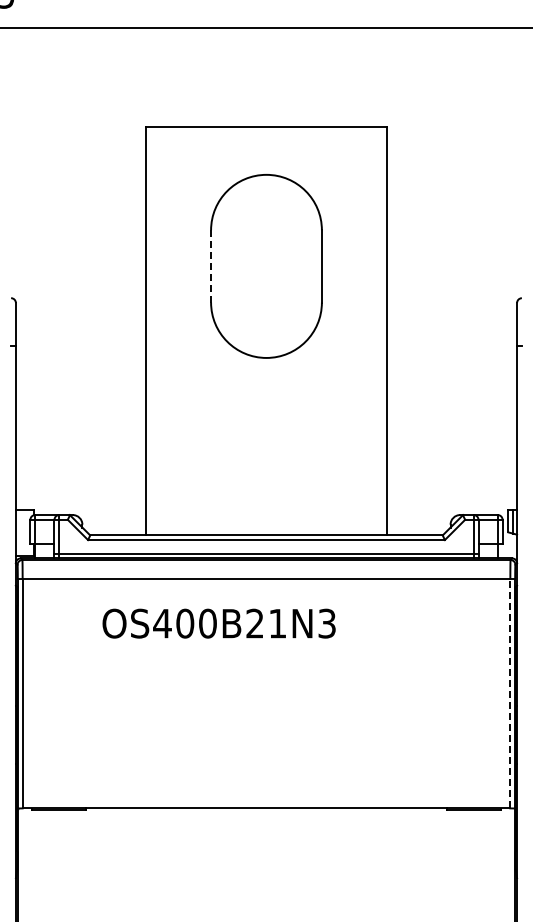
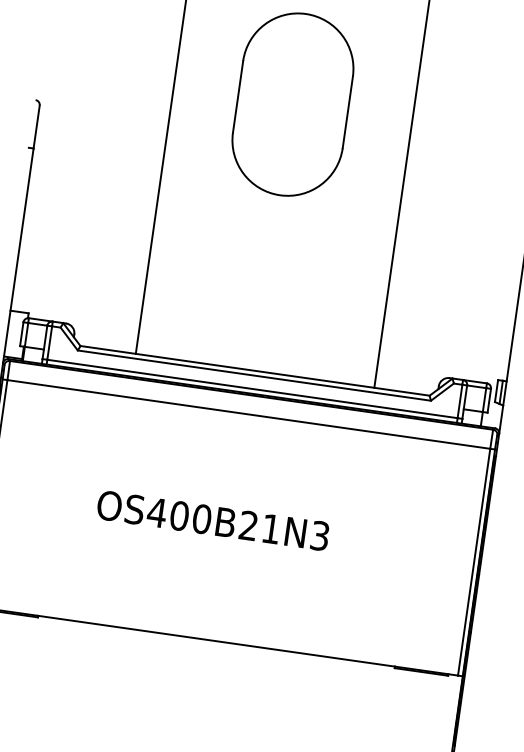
line: (211, 265) -> (238, 95), dashed -> solid
text: (218, 623) -> (212, 520), moved
line: (510, 693) -> (474, 561), dashed -> solid

